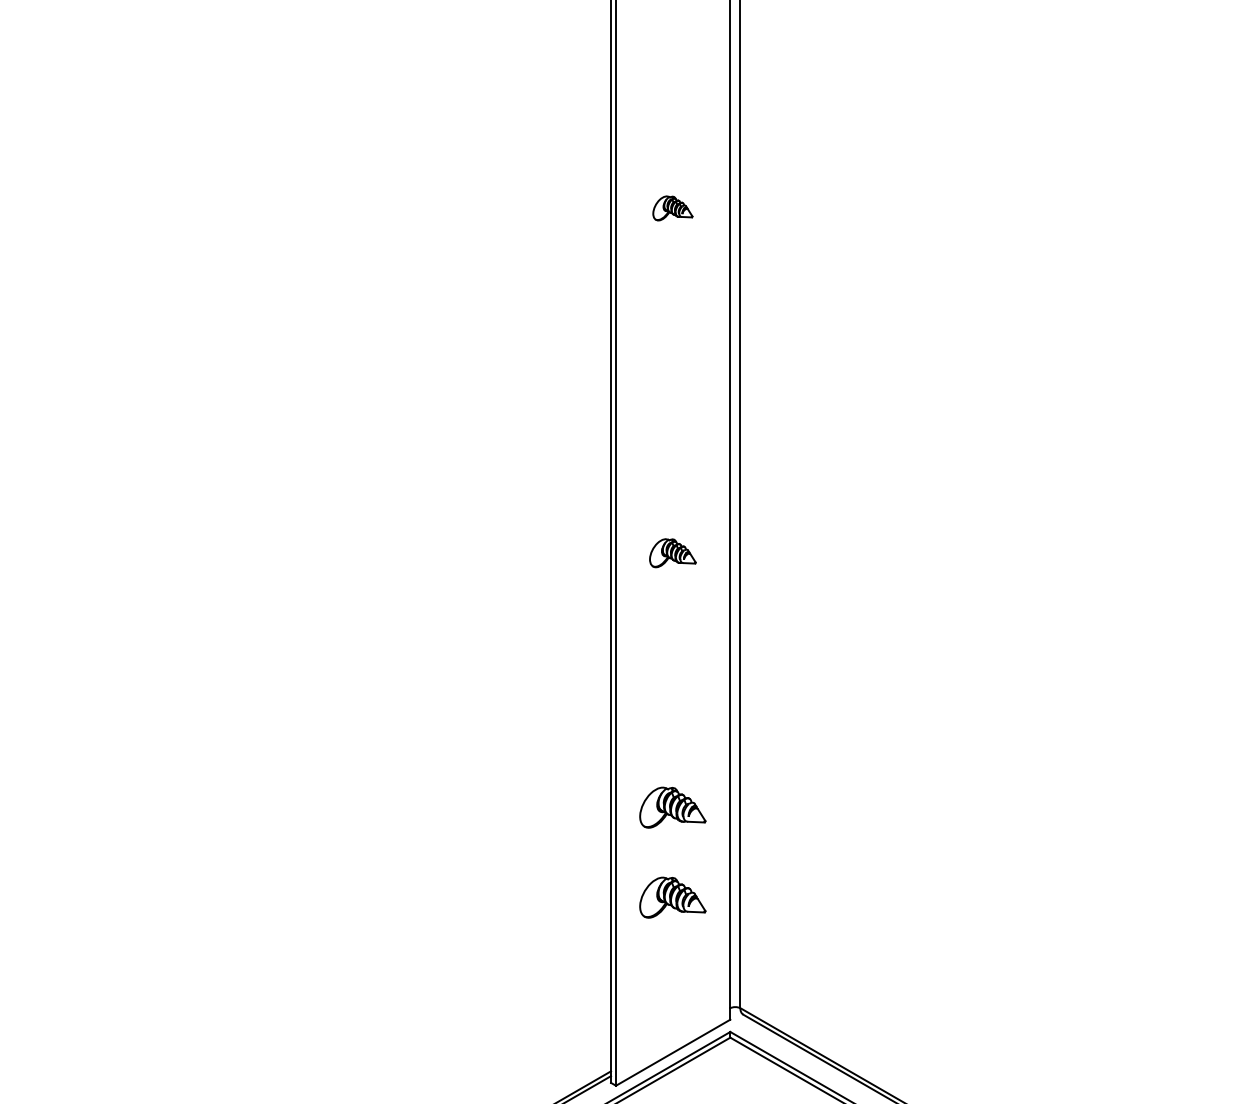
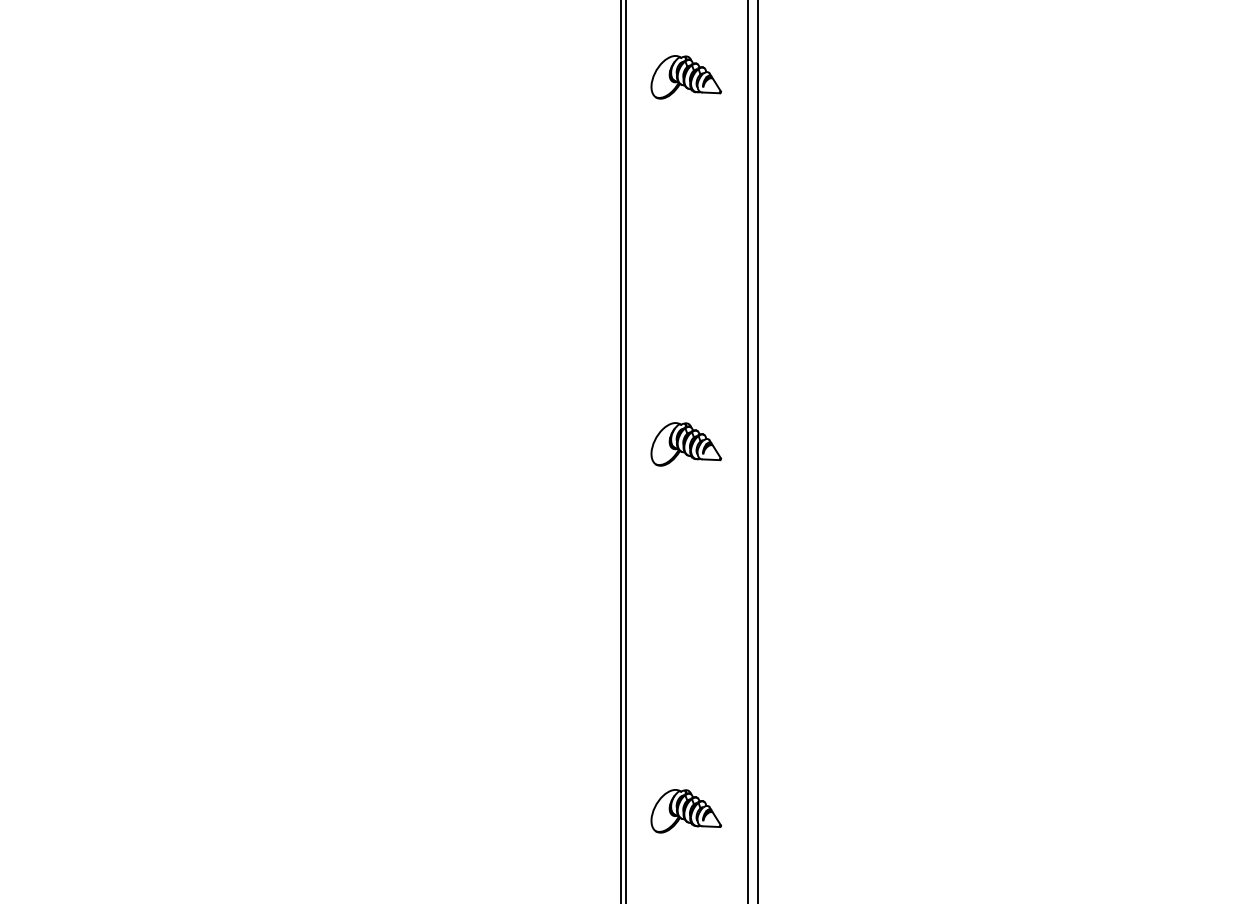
part: (672, 208) -> (685, 77), size x1.67
part: (672, 553) -> (685, 444), size x1.43
part: (672, 807) -> (685, 715), removed

